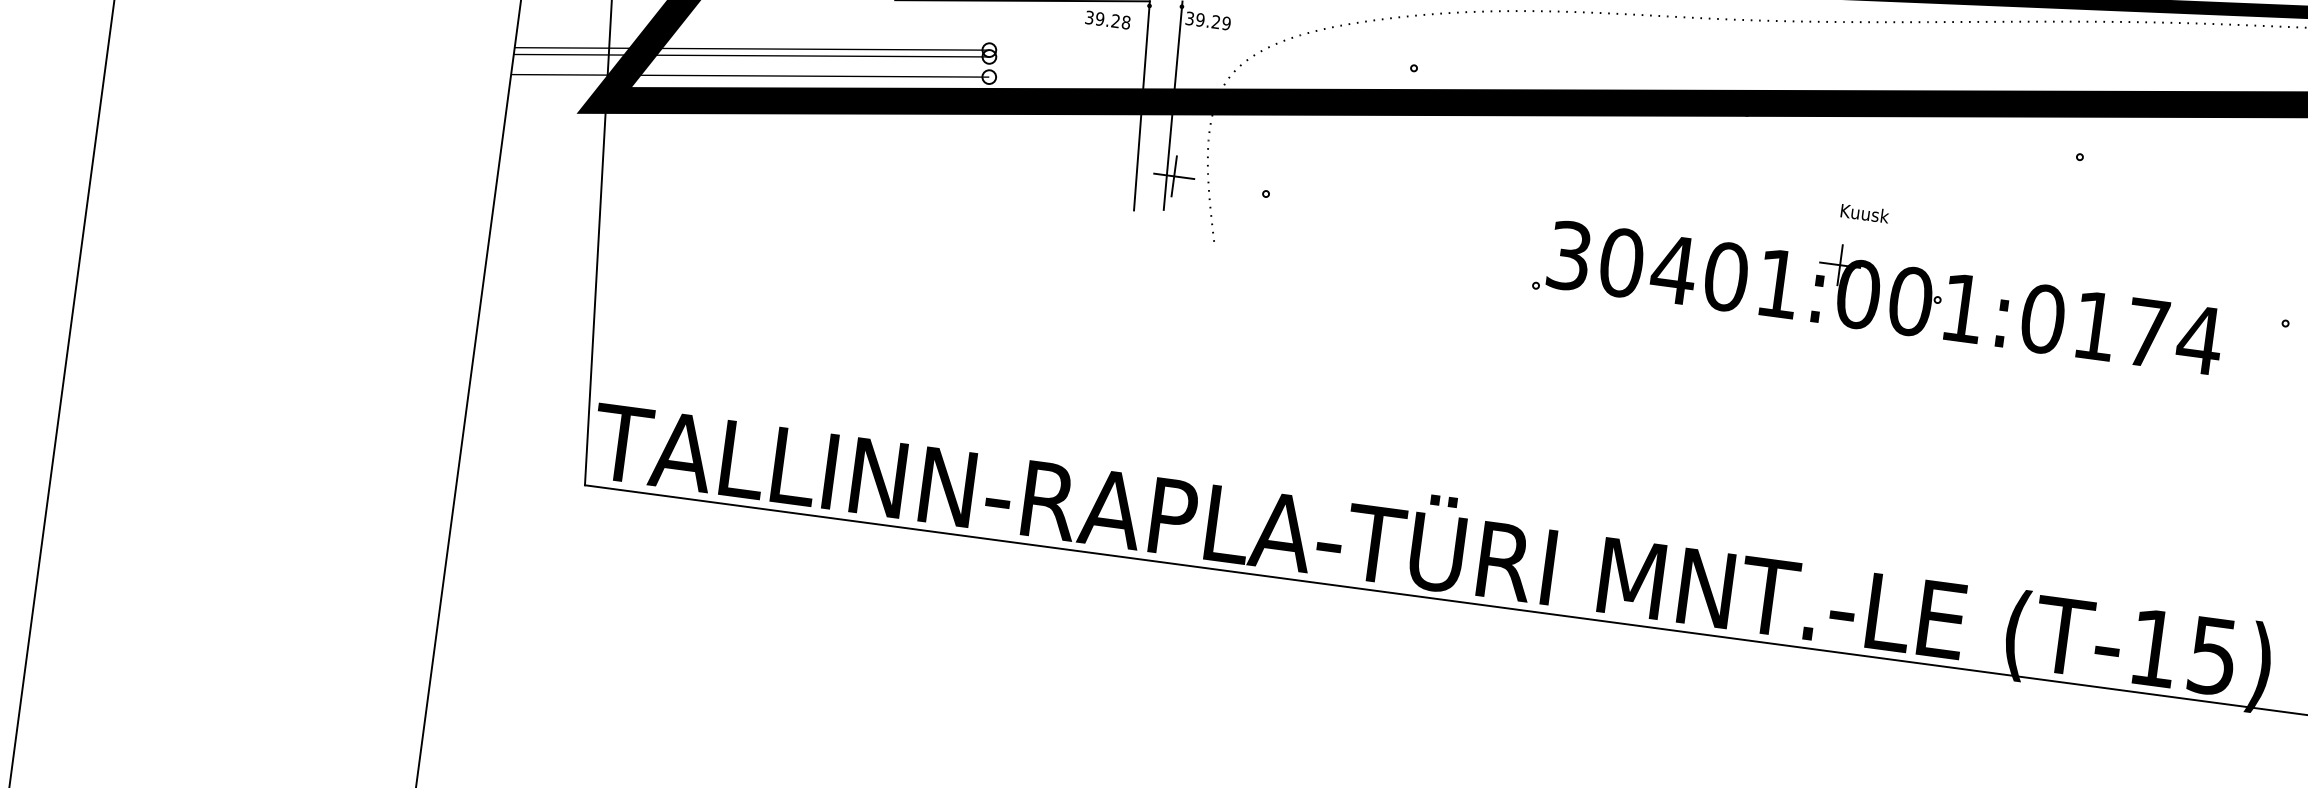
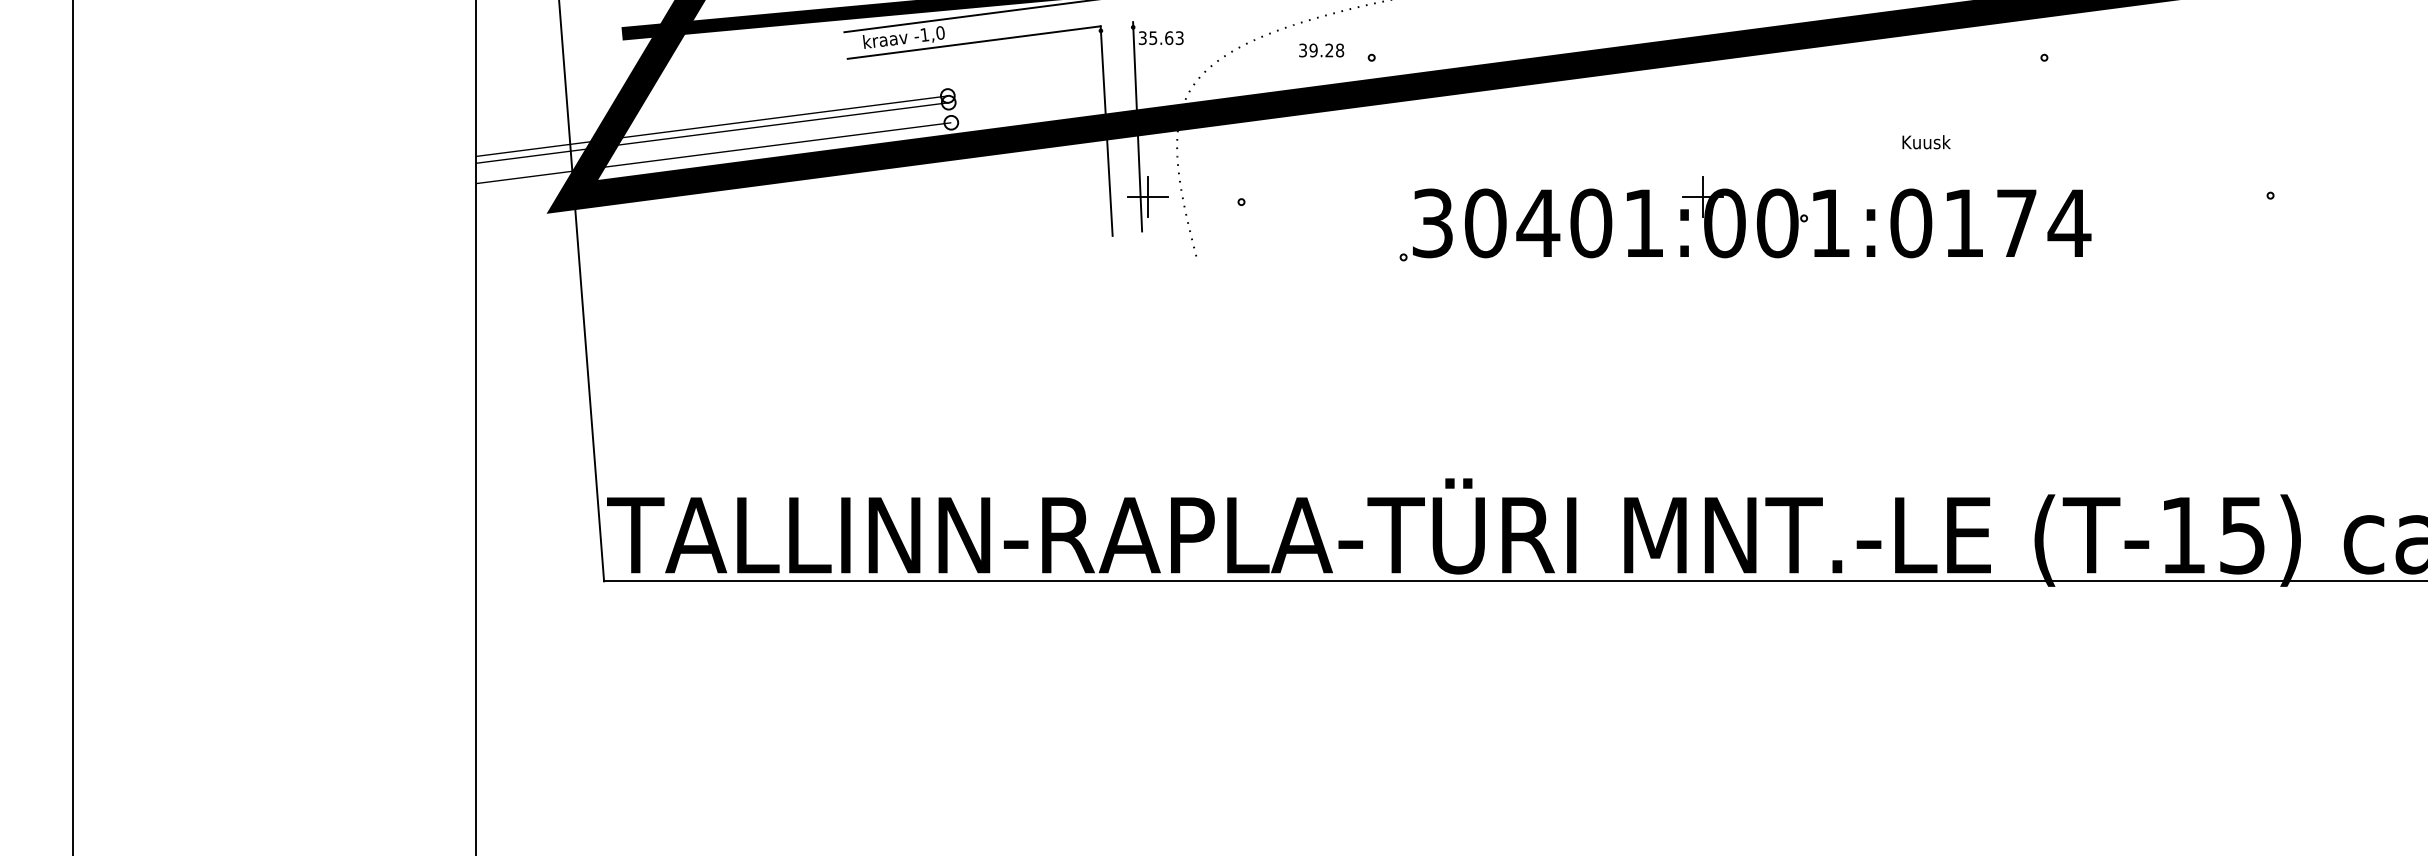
text: (1107, 20) -> (1321, 50), moved
text: (1213, 22) -> (1166, 38), 39.29 -> 35.63
text: (1864, 213) -> (1926, 142), moved
part: (1879, 292) -> (1745, 218), moved

